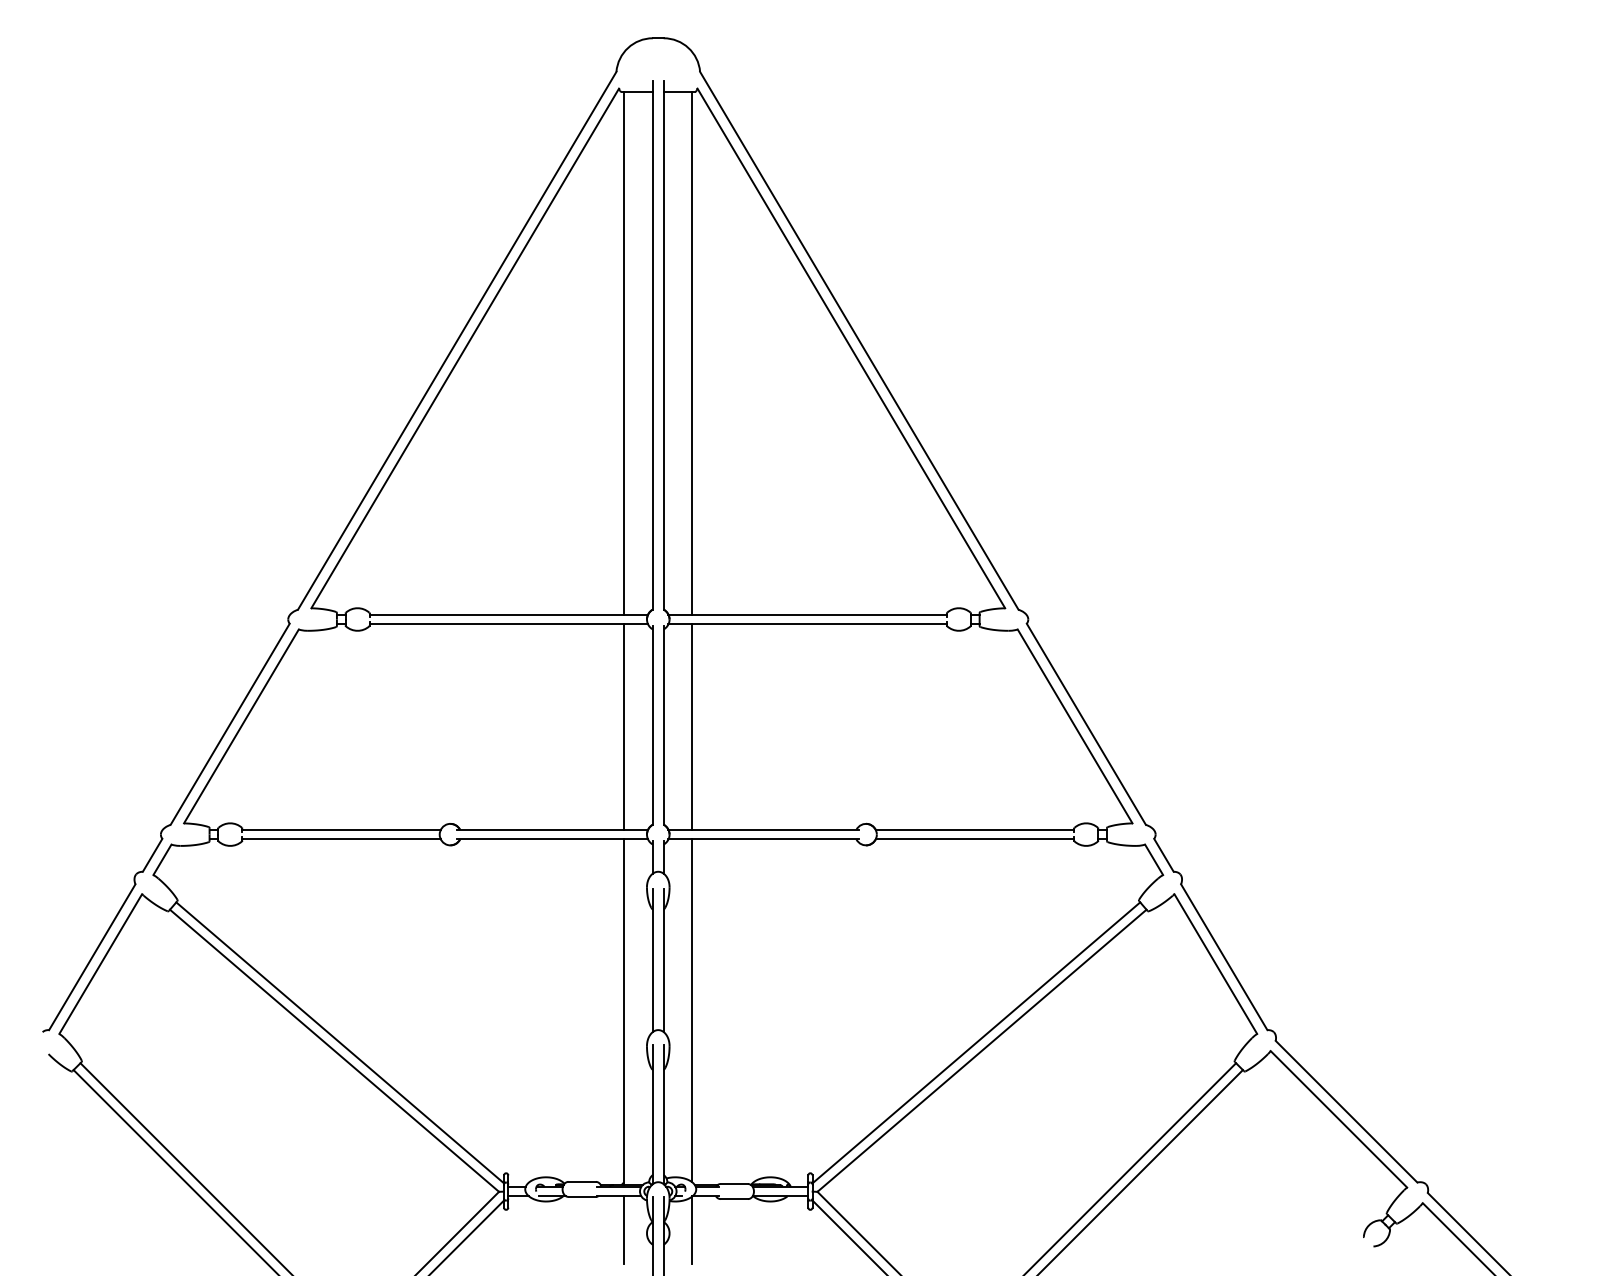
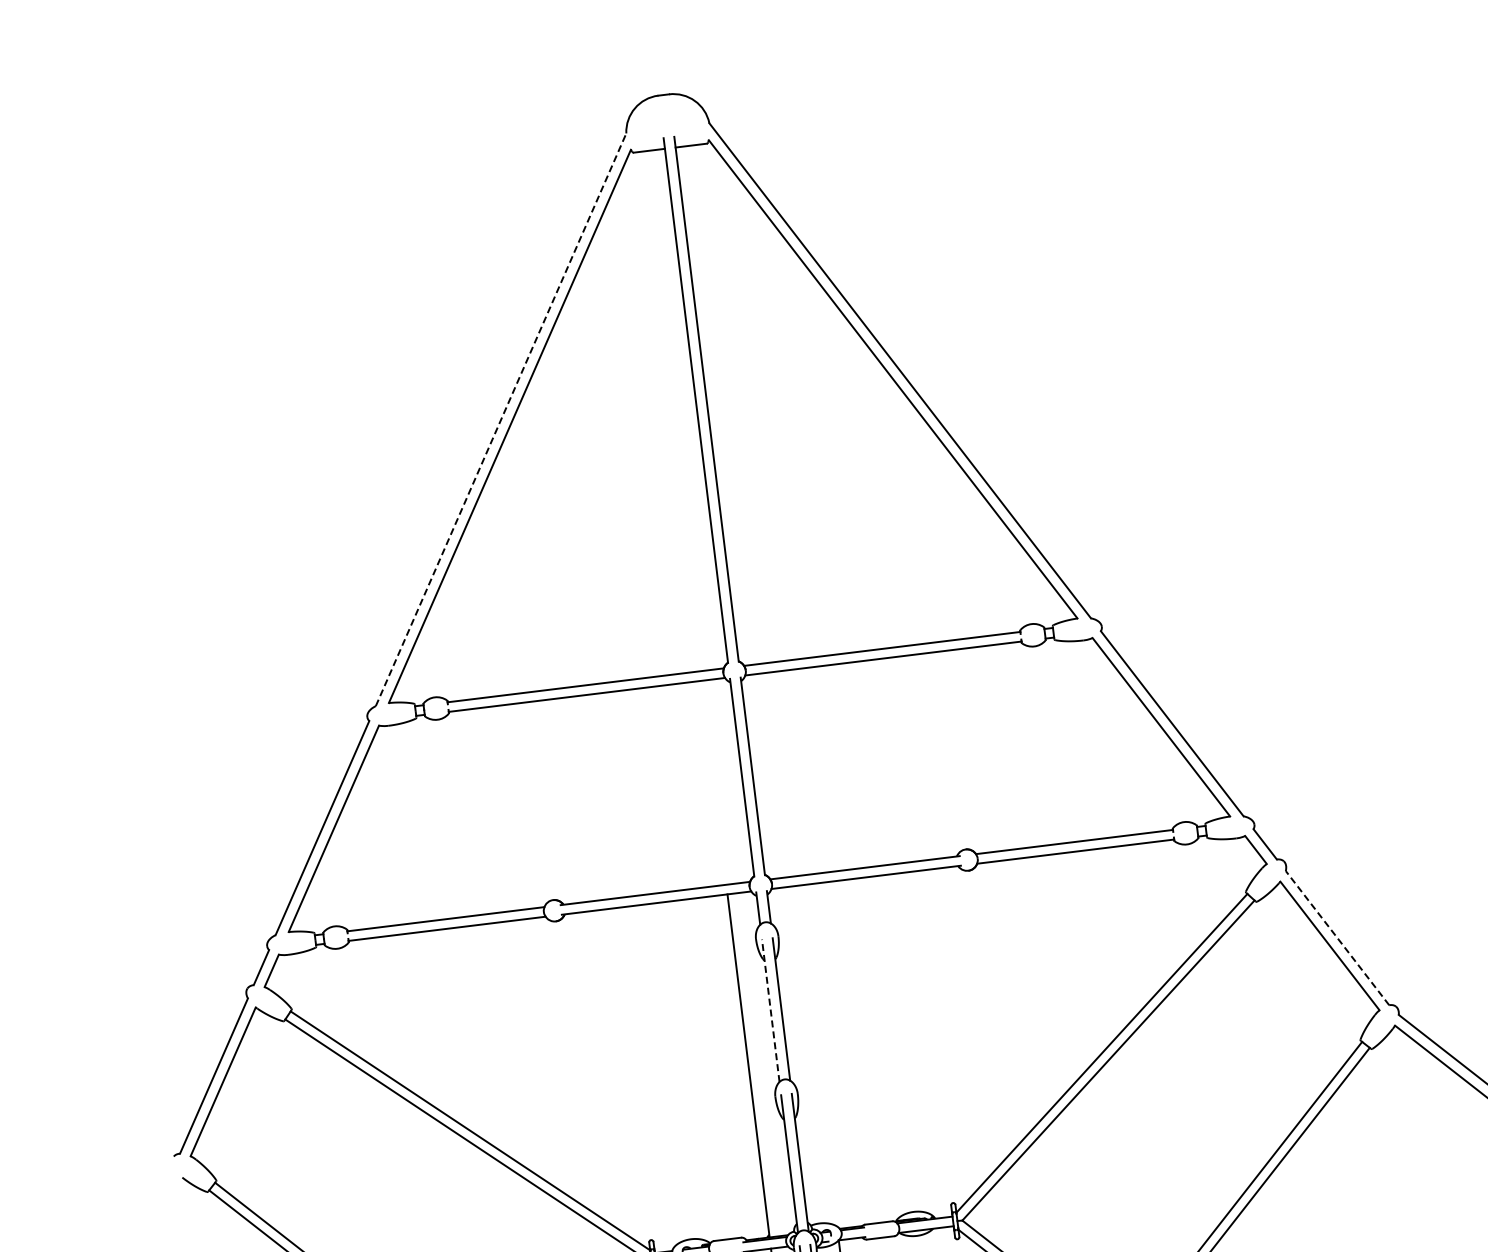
line: (457, 340) -> (501, 419), solid -> dashed
line: (624, 352) -> (668, 411), removed
line: (692, 352) -> (736, 402), removed
line: (624, 726) -> (714, 782), removed
line: (692, 726) -> (781, 773), removed
line: (1224, 957) -> (1337, 938), solid -> dashed
line: (652, 960) -> (770, 1011), solid -> dashed
line: (692, 1010) -> (816, 1055), removed

